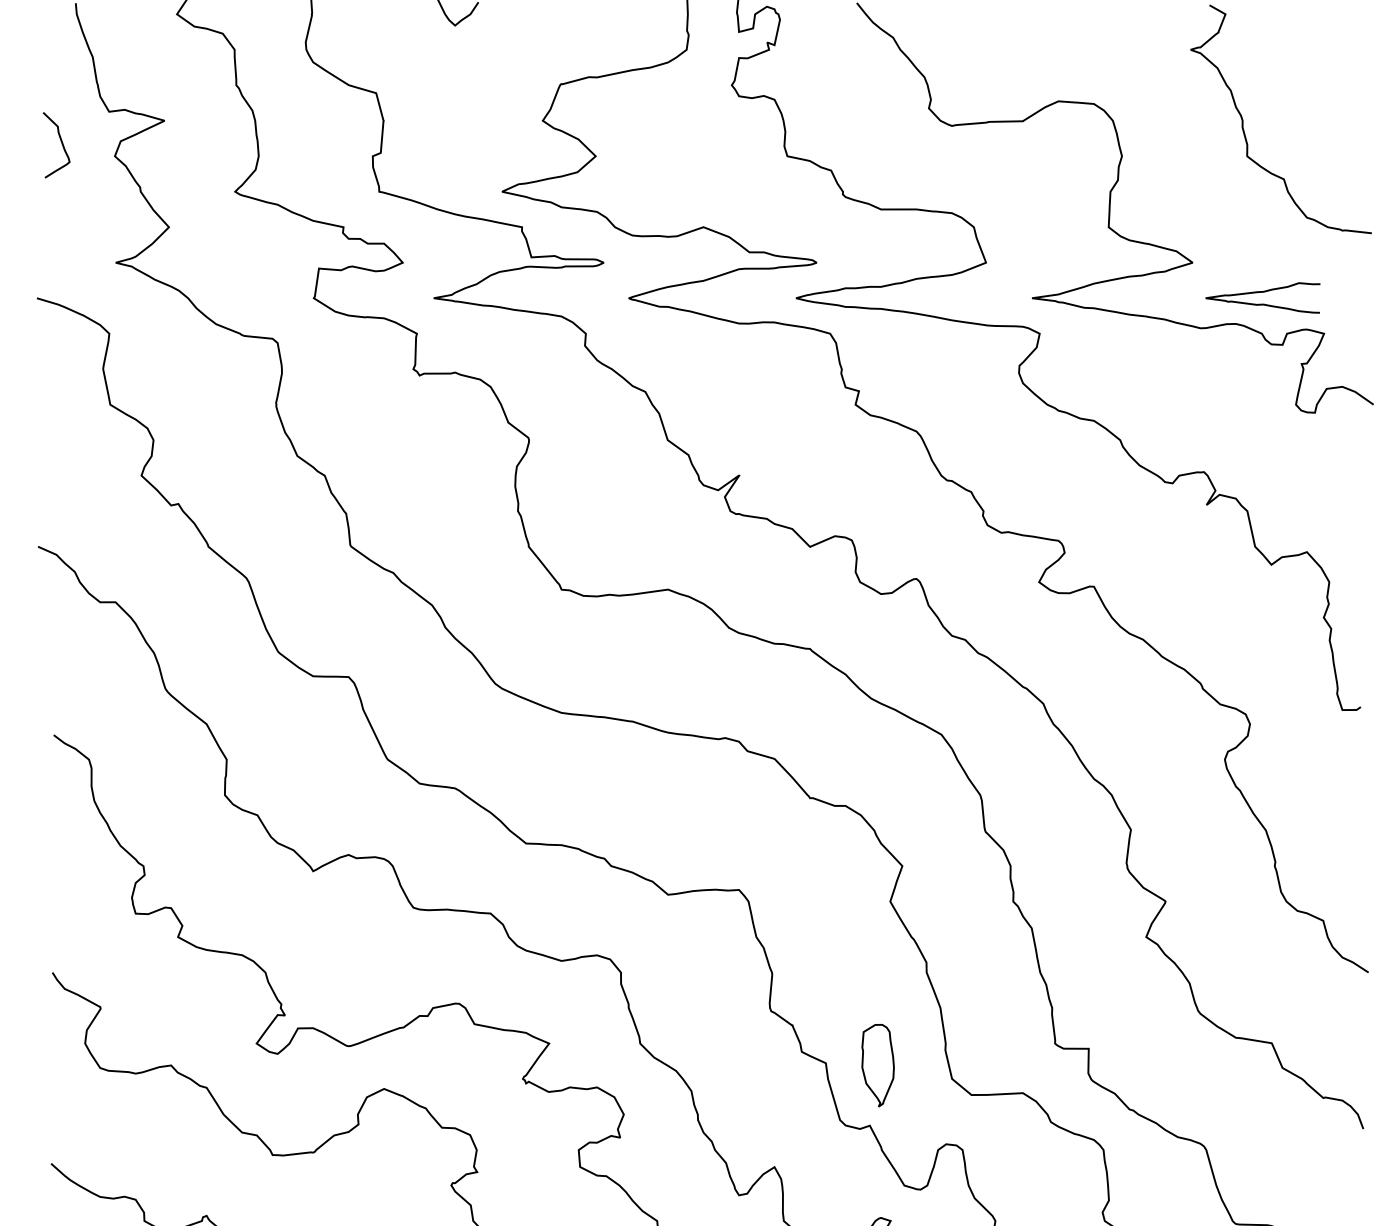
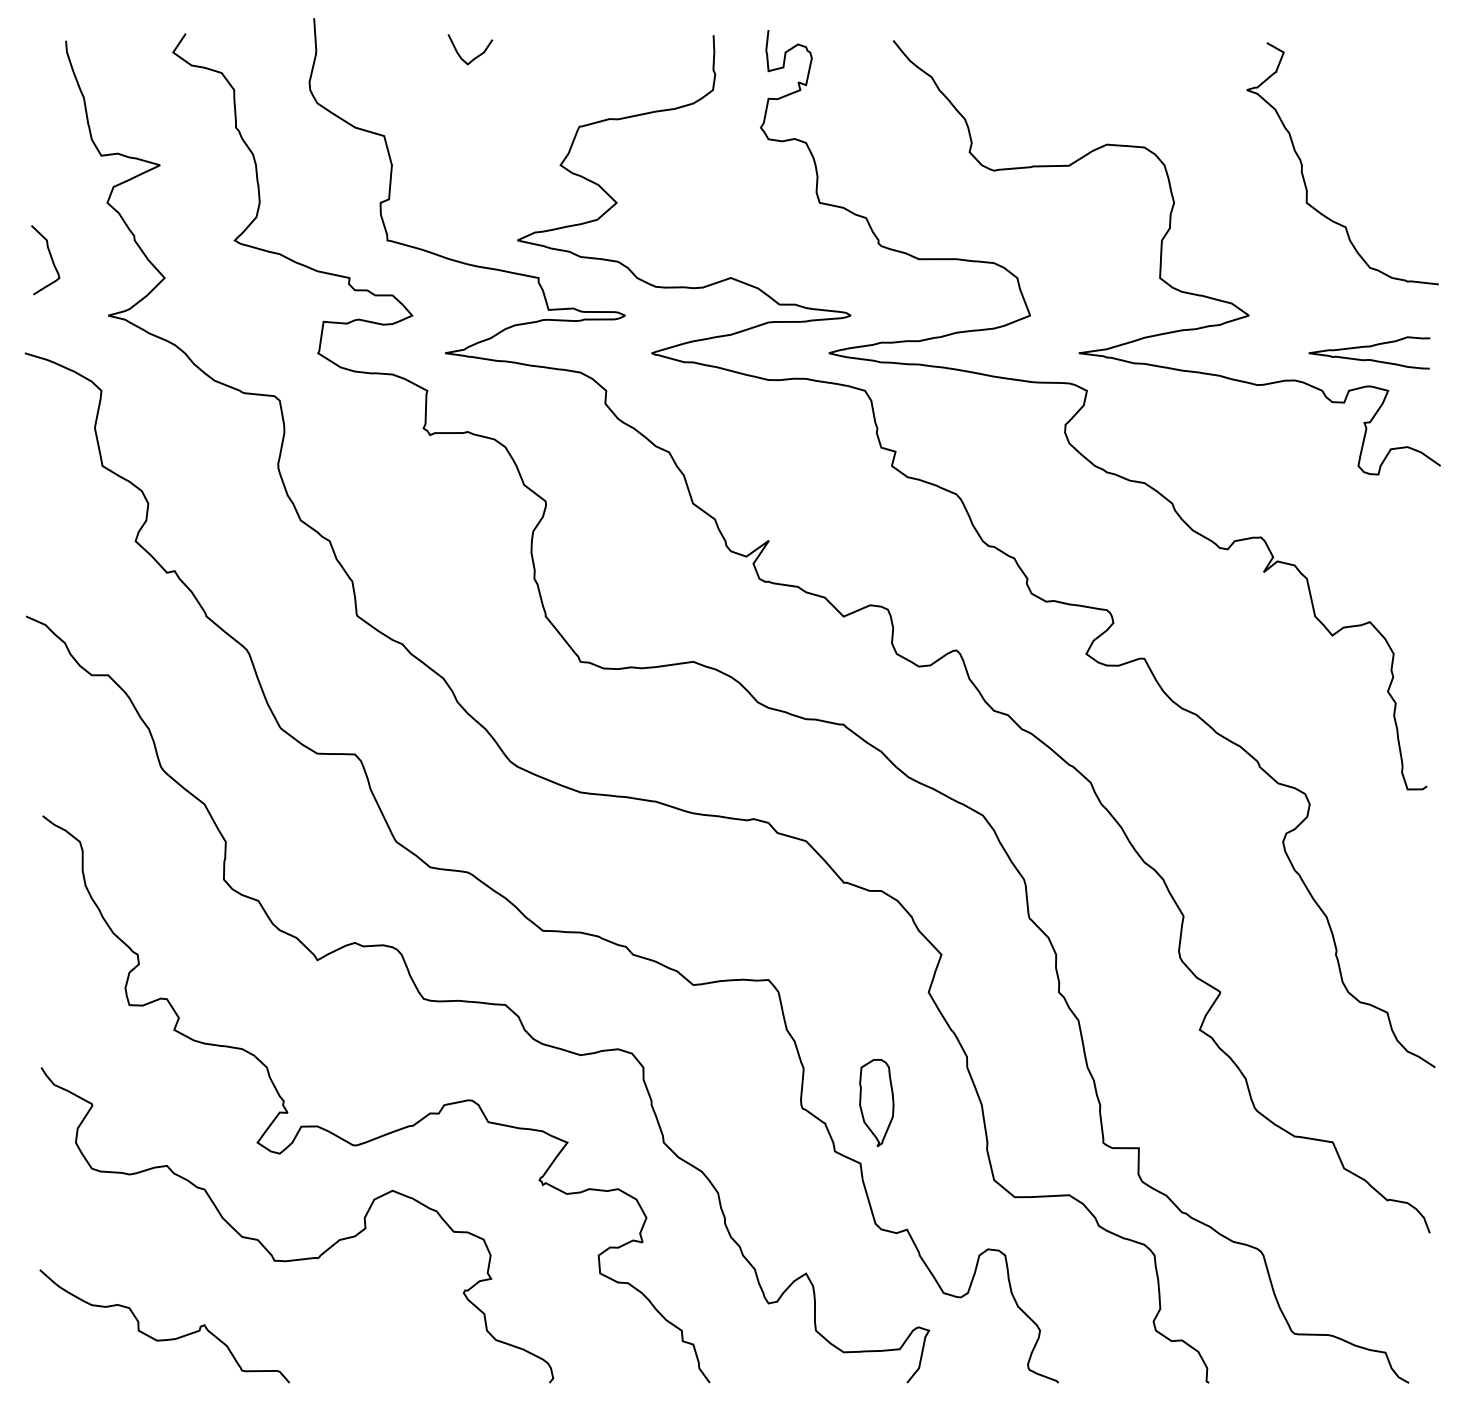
curve: (61, 143) -> (50, 258), moved
curve: (1263, 292) -> (1369, 347), moved
part: (877, 1066) -> (876, 1103), moved

